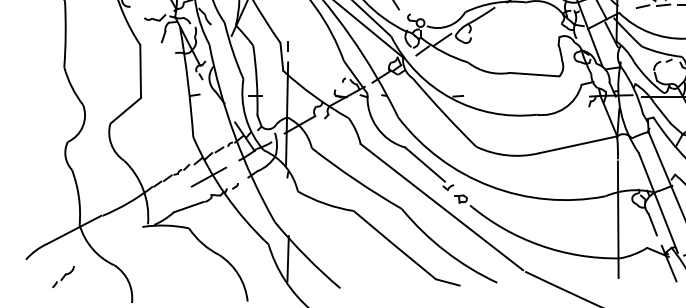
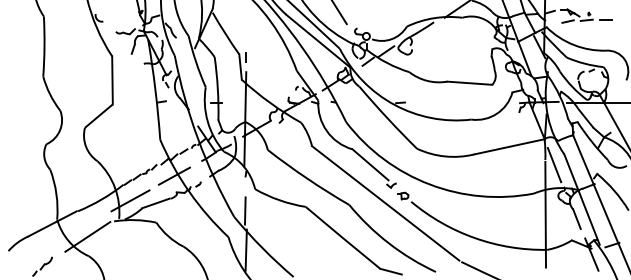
line: (628, 165) -> (554, 165), added
line: (160, 203) -> (130, 200), added
line: (286, 214) -> (244, 210), added
line: (113, 243) -> (87, 236), added

